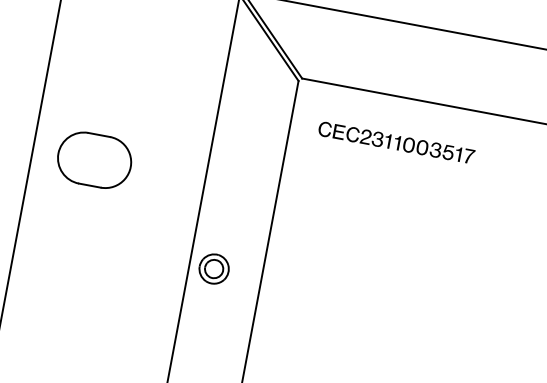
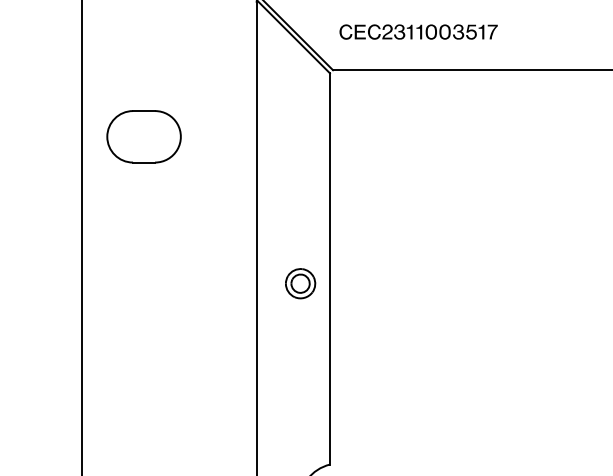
part: (396, 142) -> (418, 31), moved
part: (94, 159) -> (143, 136), moved
part: (214, 268) -> (300, 283), moved

